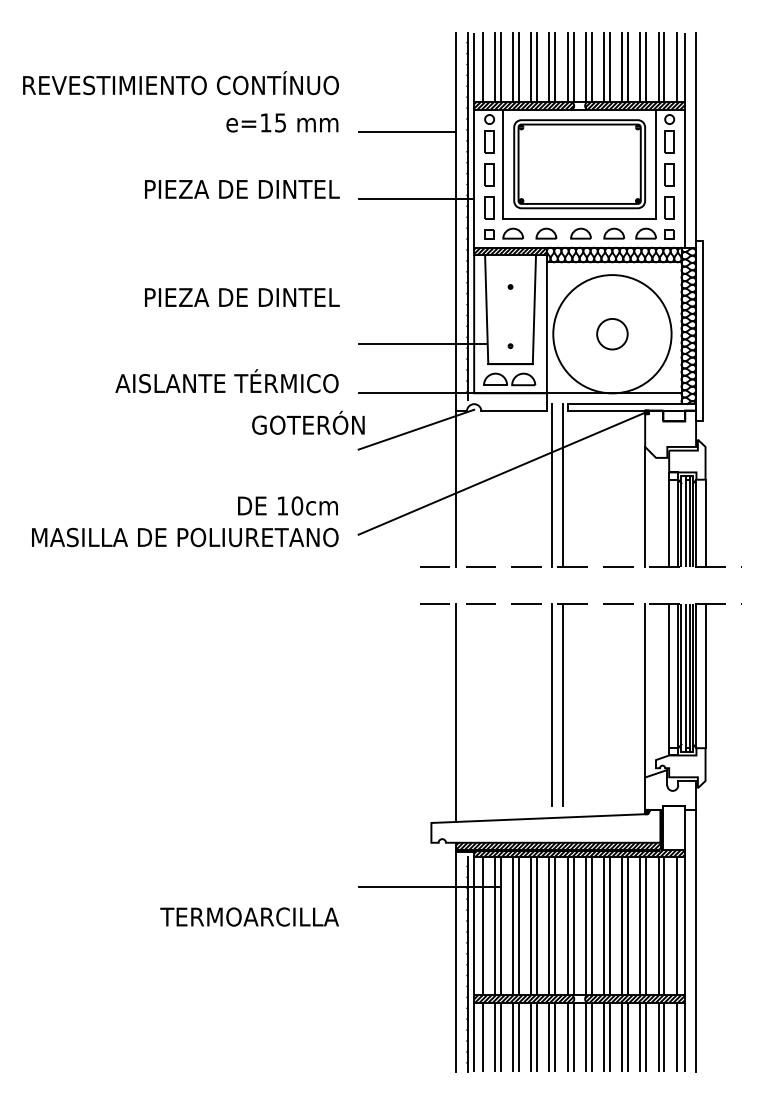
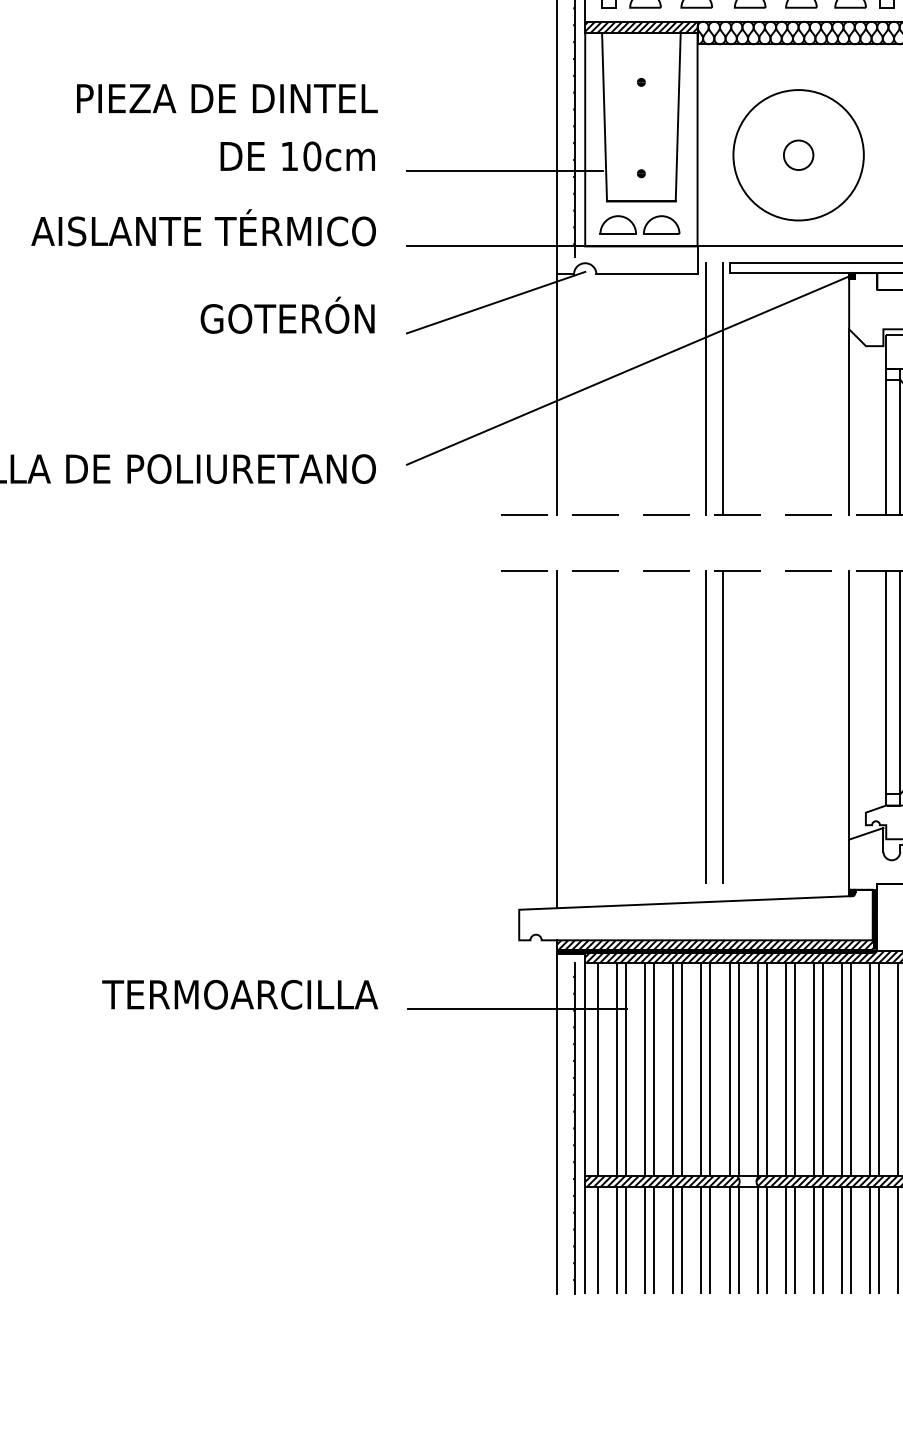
circle: (611, 333) -> (797, 154), size x0.62
circle: (612, 333) -> (798, 154), size x0.71
text: (308, 422) -> (287, 314), moved
text: (287, 505) -> (297, 155), moved
text: (249, 916) -> (239, 993), moved

